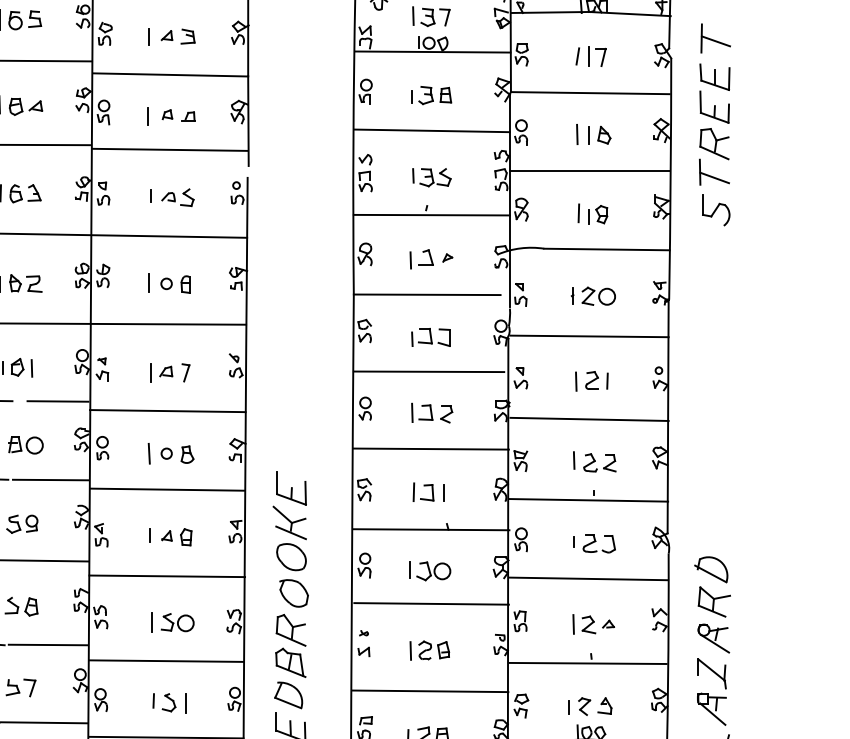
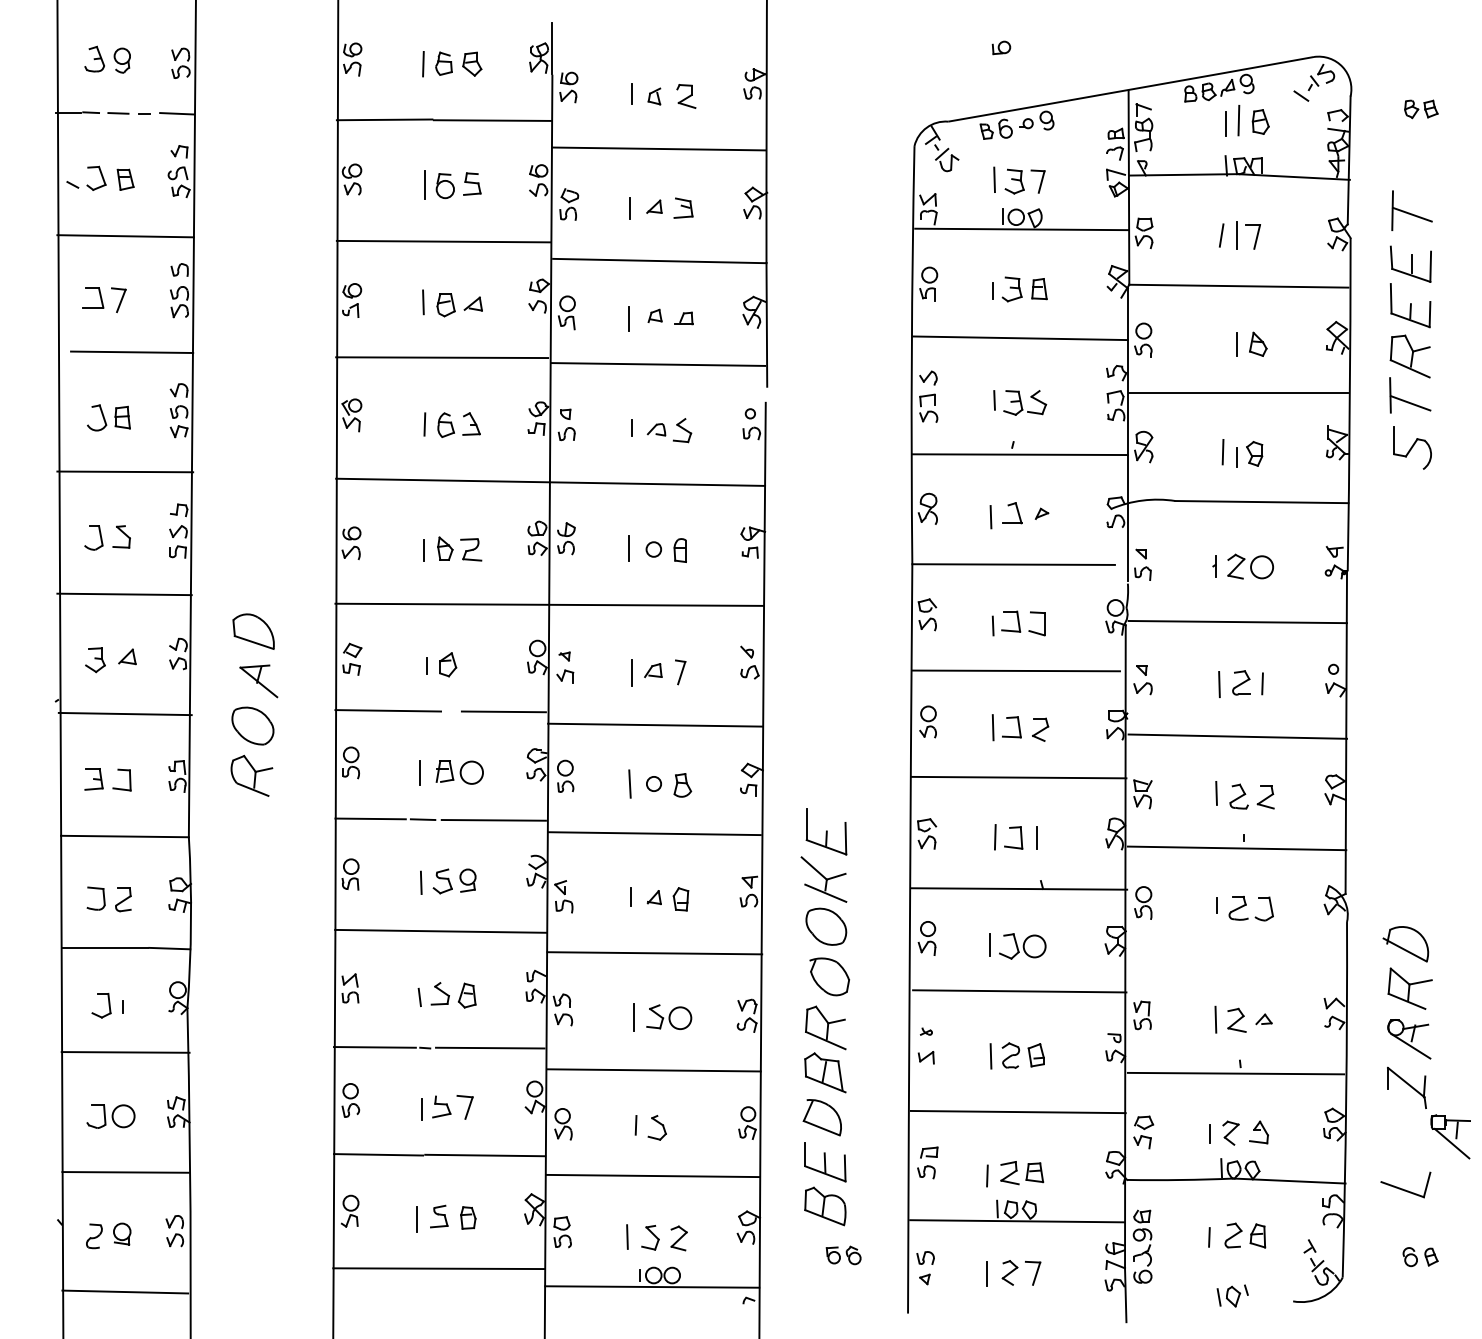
line: (577, 134) -> (1220, 343), removed
line: (31, 367) -> (467, 665), removed
line: (588, 578) -> (1236, 956), removed
line: (186, 703) -> (681, 1128), removed
part: (711, 709) -> (1450, 1136), moved

